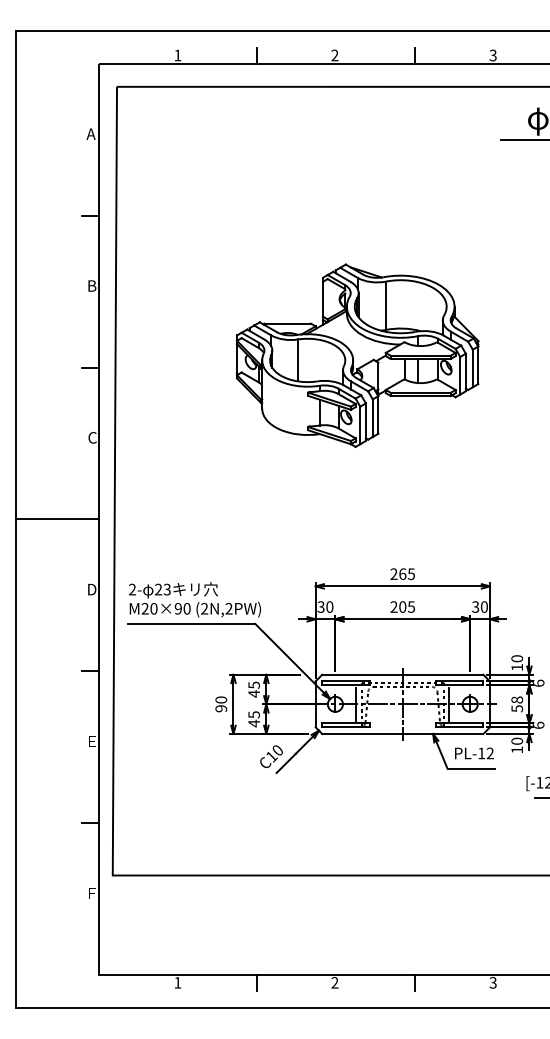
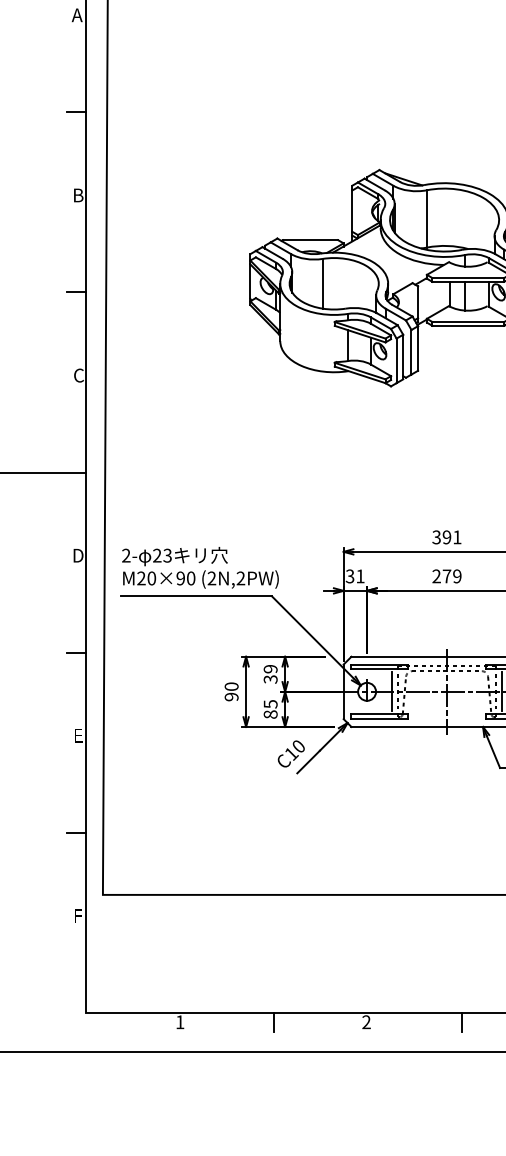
text: (402, 574) -> (446, 537), 265 -> 391
text: (329, 606) -> (360, 575), 30 -> 31
text: (406, 606) -> (451, 575), 205 -> 279
text: (254, 689) -> (271, 674), 45 -> 39
text: (254, 723) -> (271, 714), 45 -> 85

